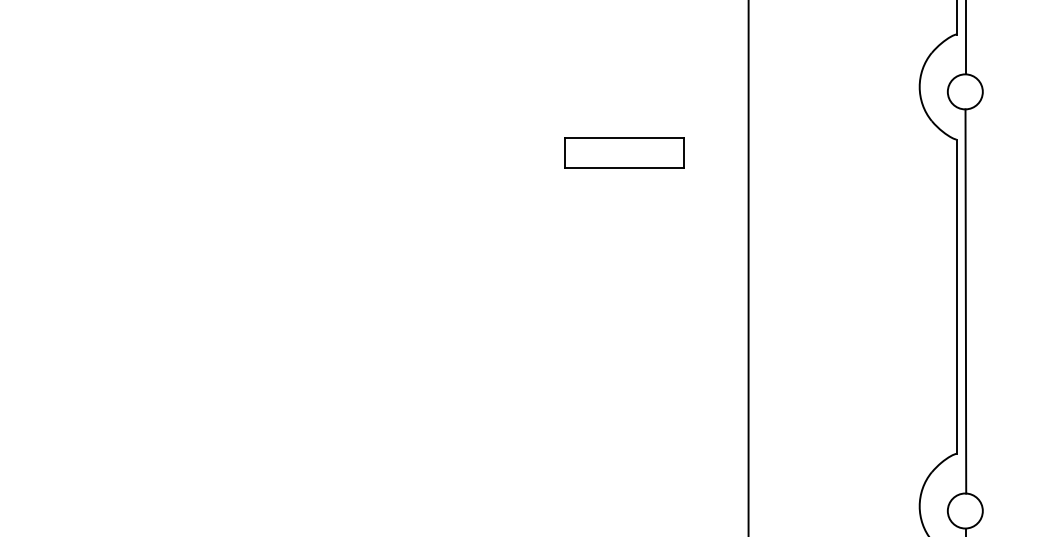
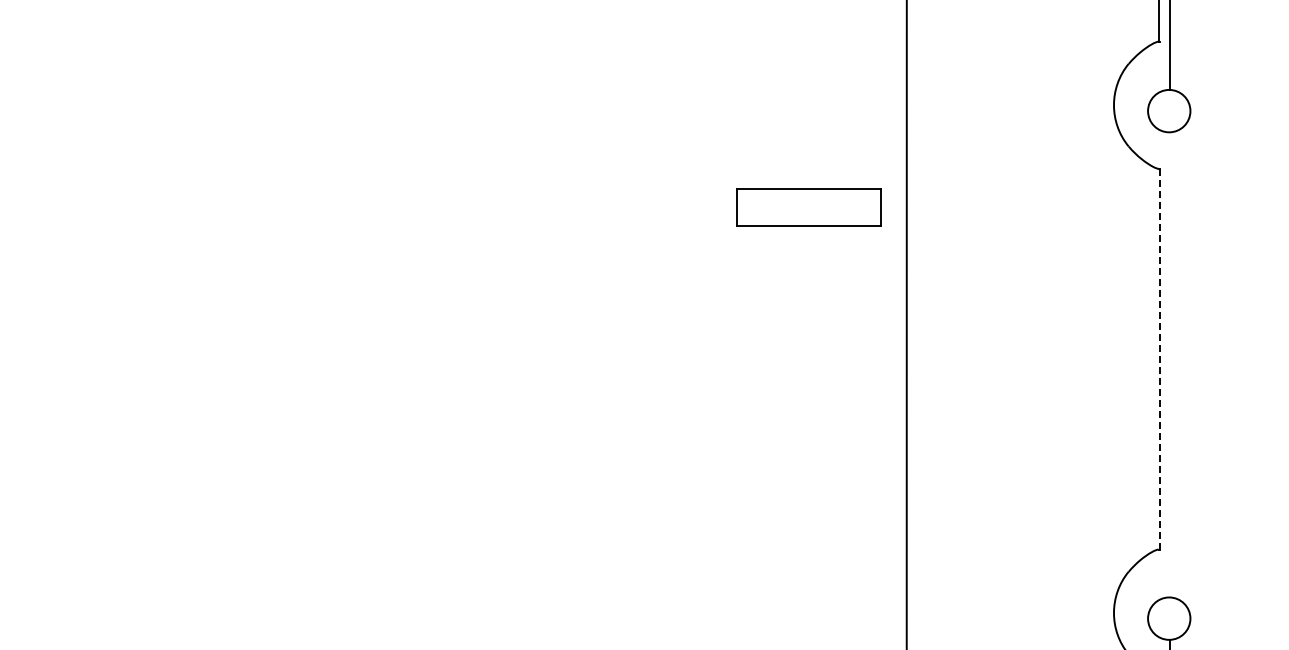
part: (624, 153) -> (808, 207), moved
line: (957, 296) -> (1159, 359), solid -> dashed
line: (965, 301) -> (1169, 364), removed

